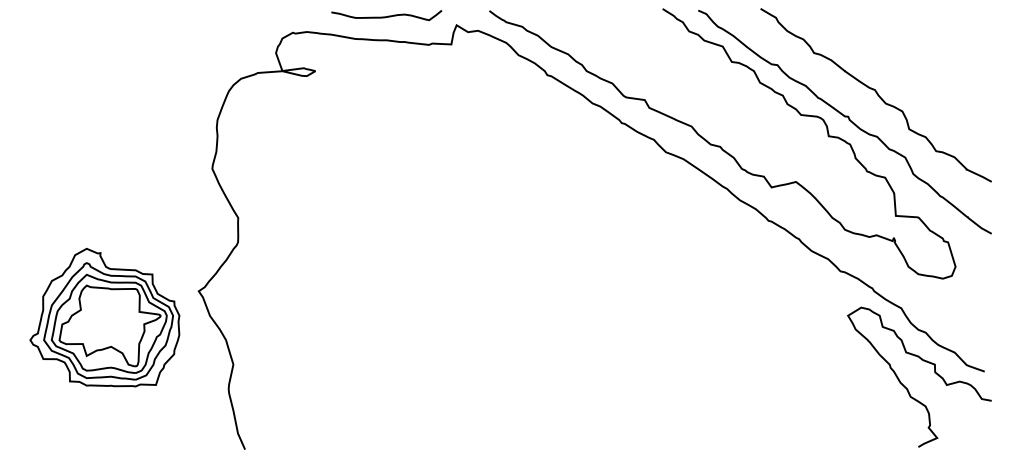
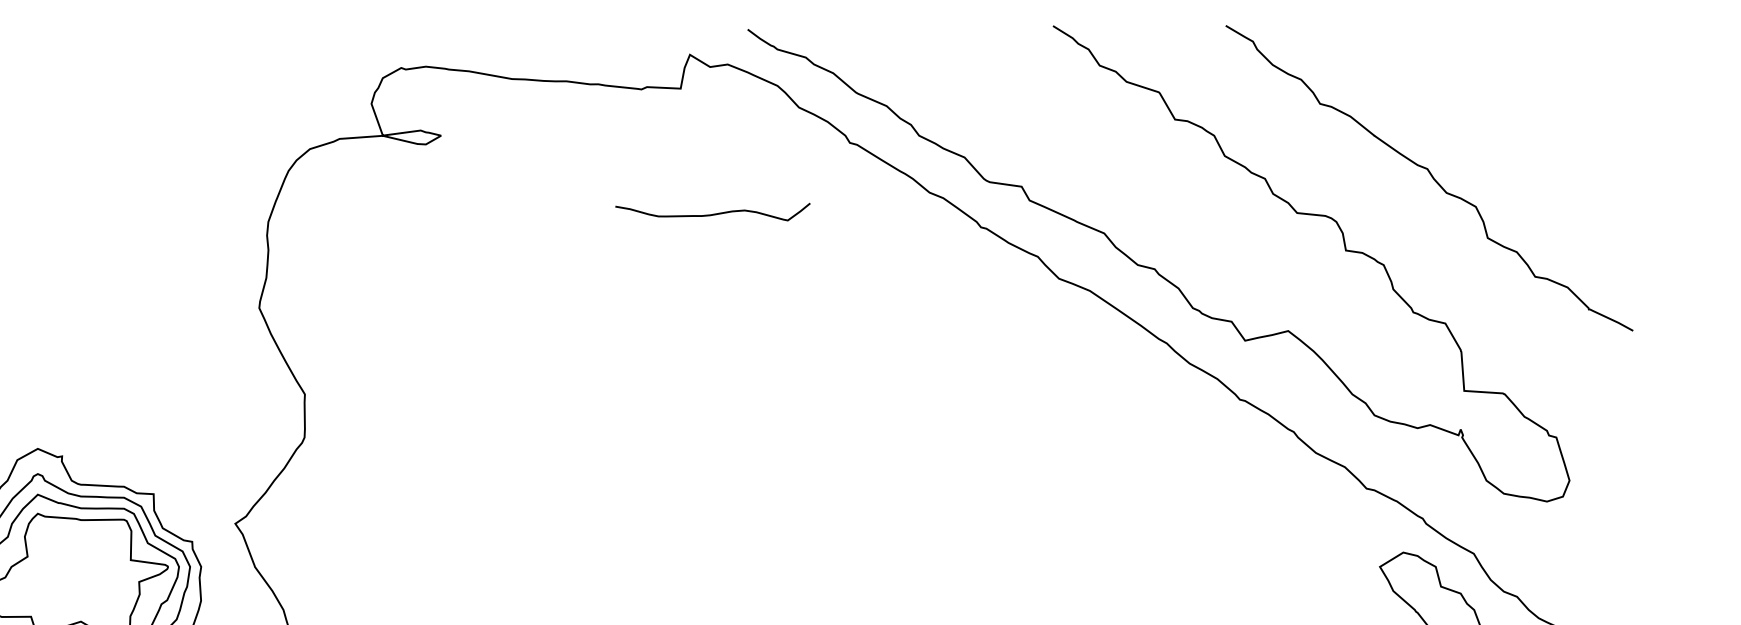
curve: (386, 16) -> (712, 213), moved
curve: (844, 117) -> (1373, 217), removed

